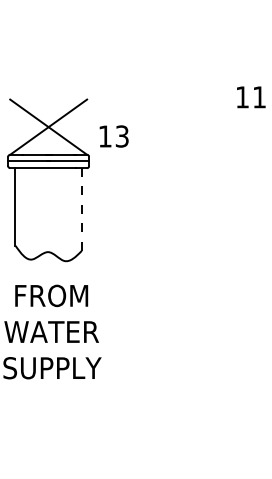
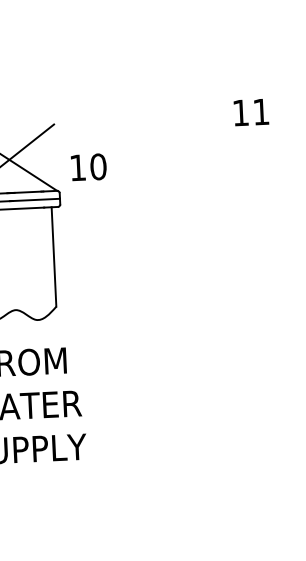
text: (121, 136) -> (97, 166), 13 -> 10
line: (81, 209) -> (53, 256), dashed -> solid

